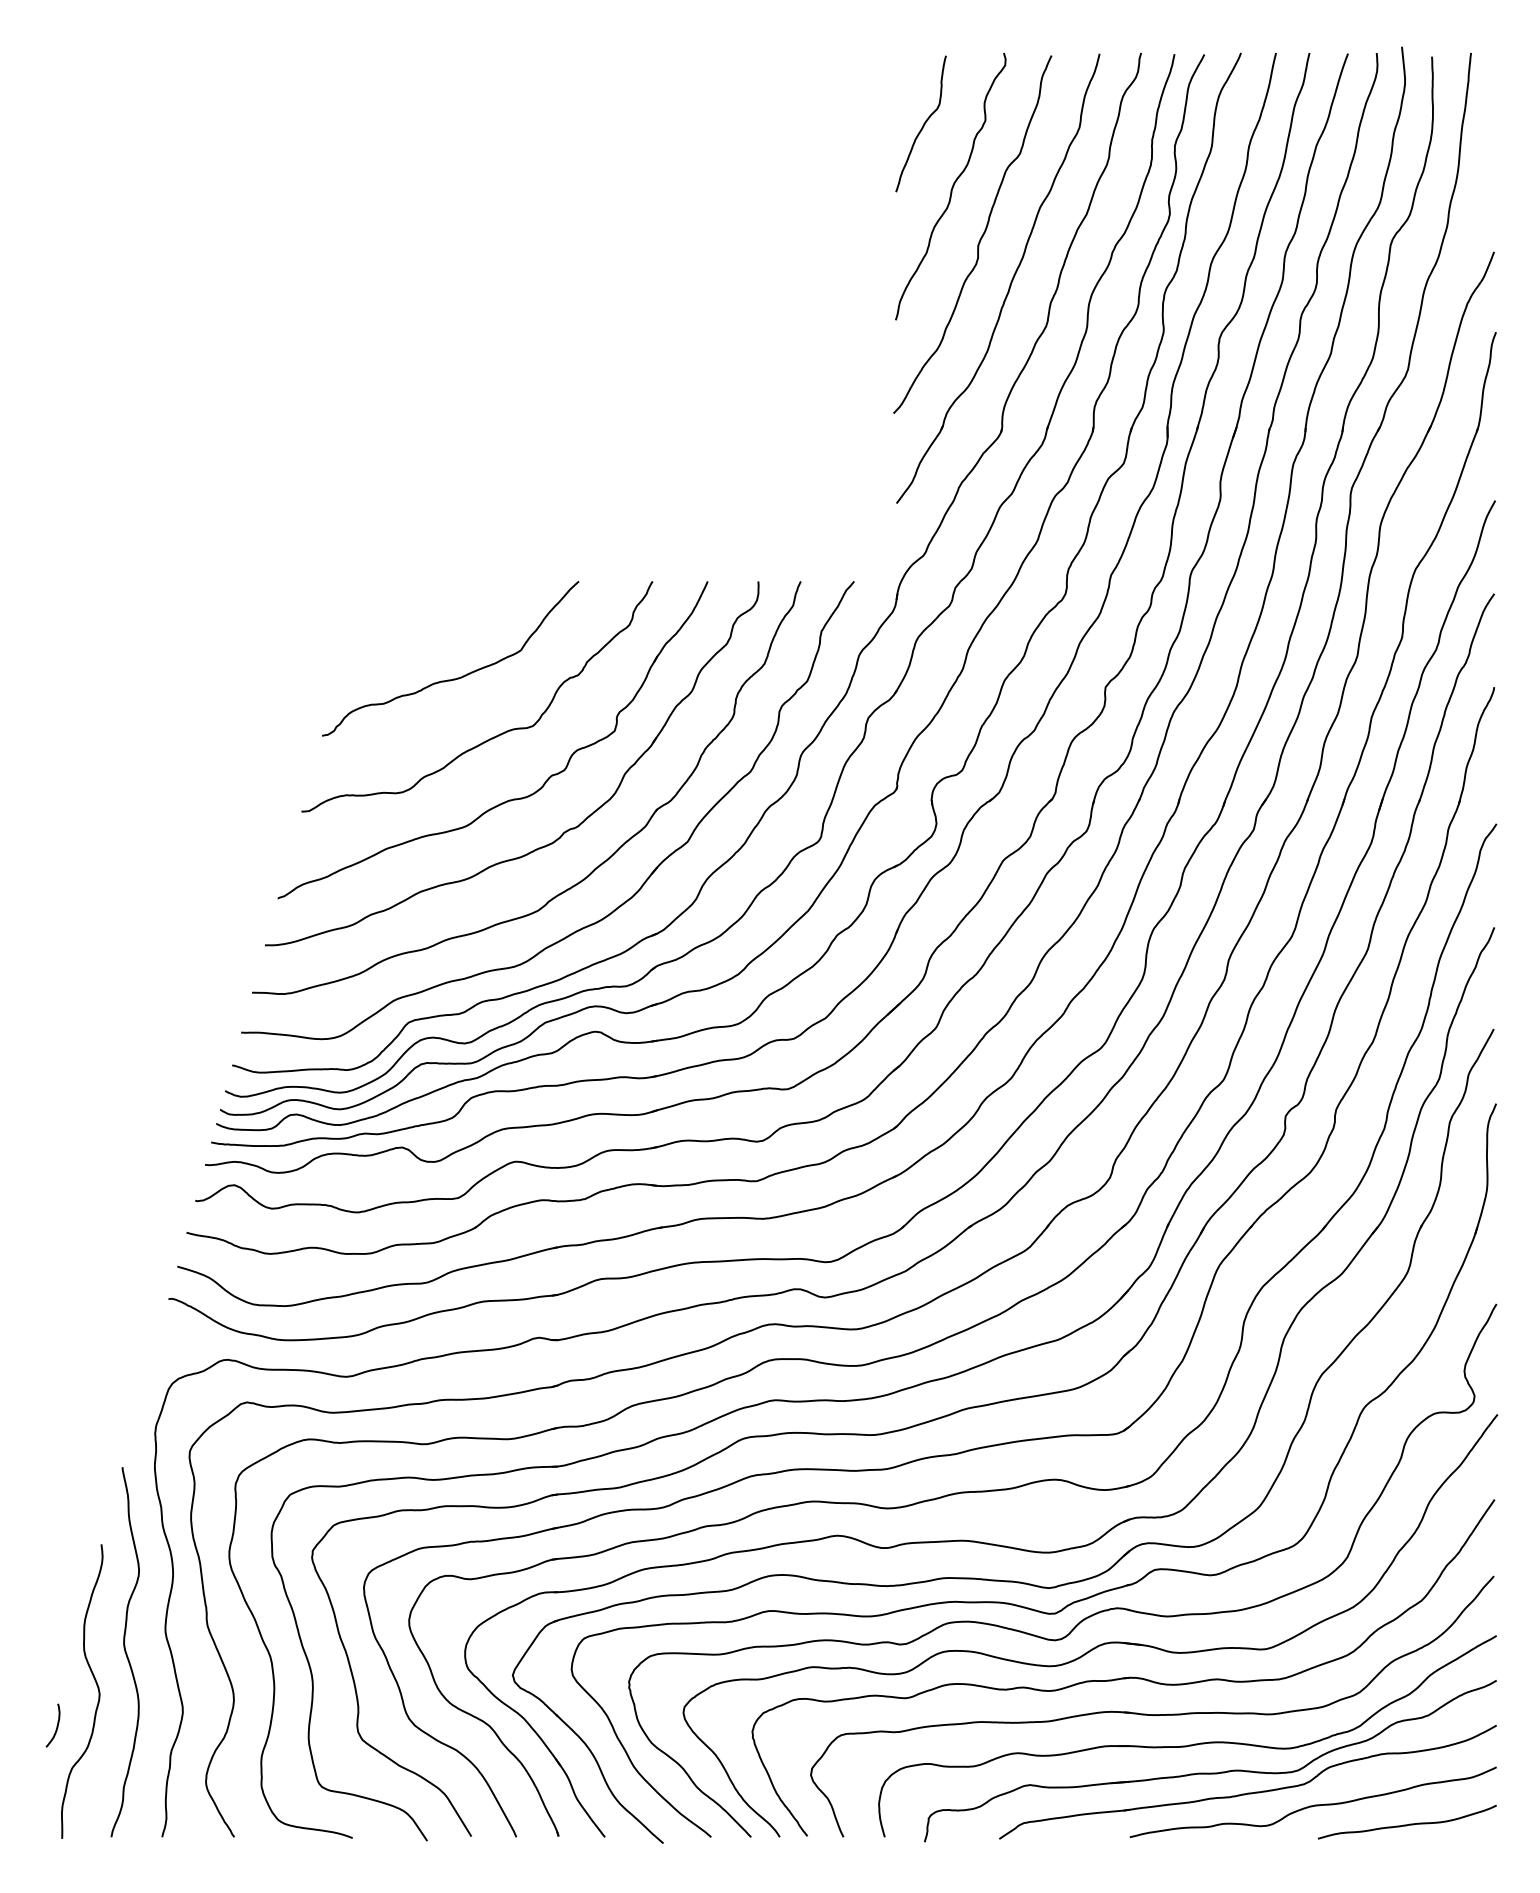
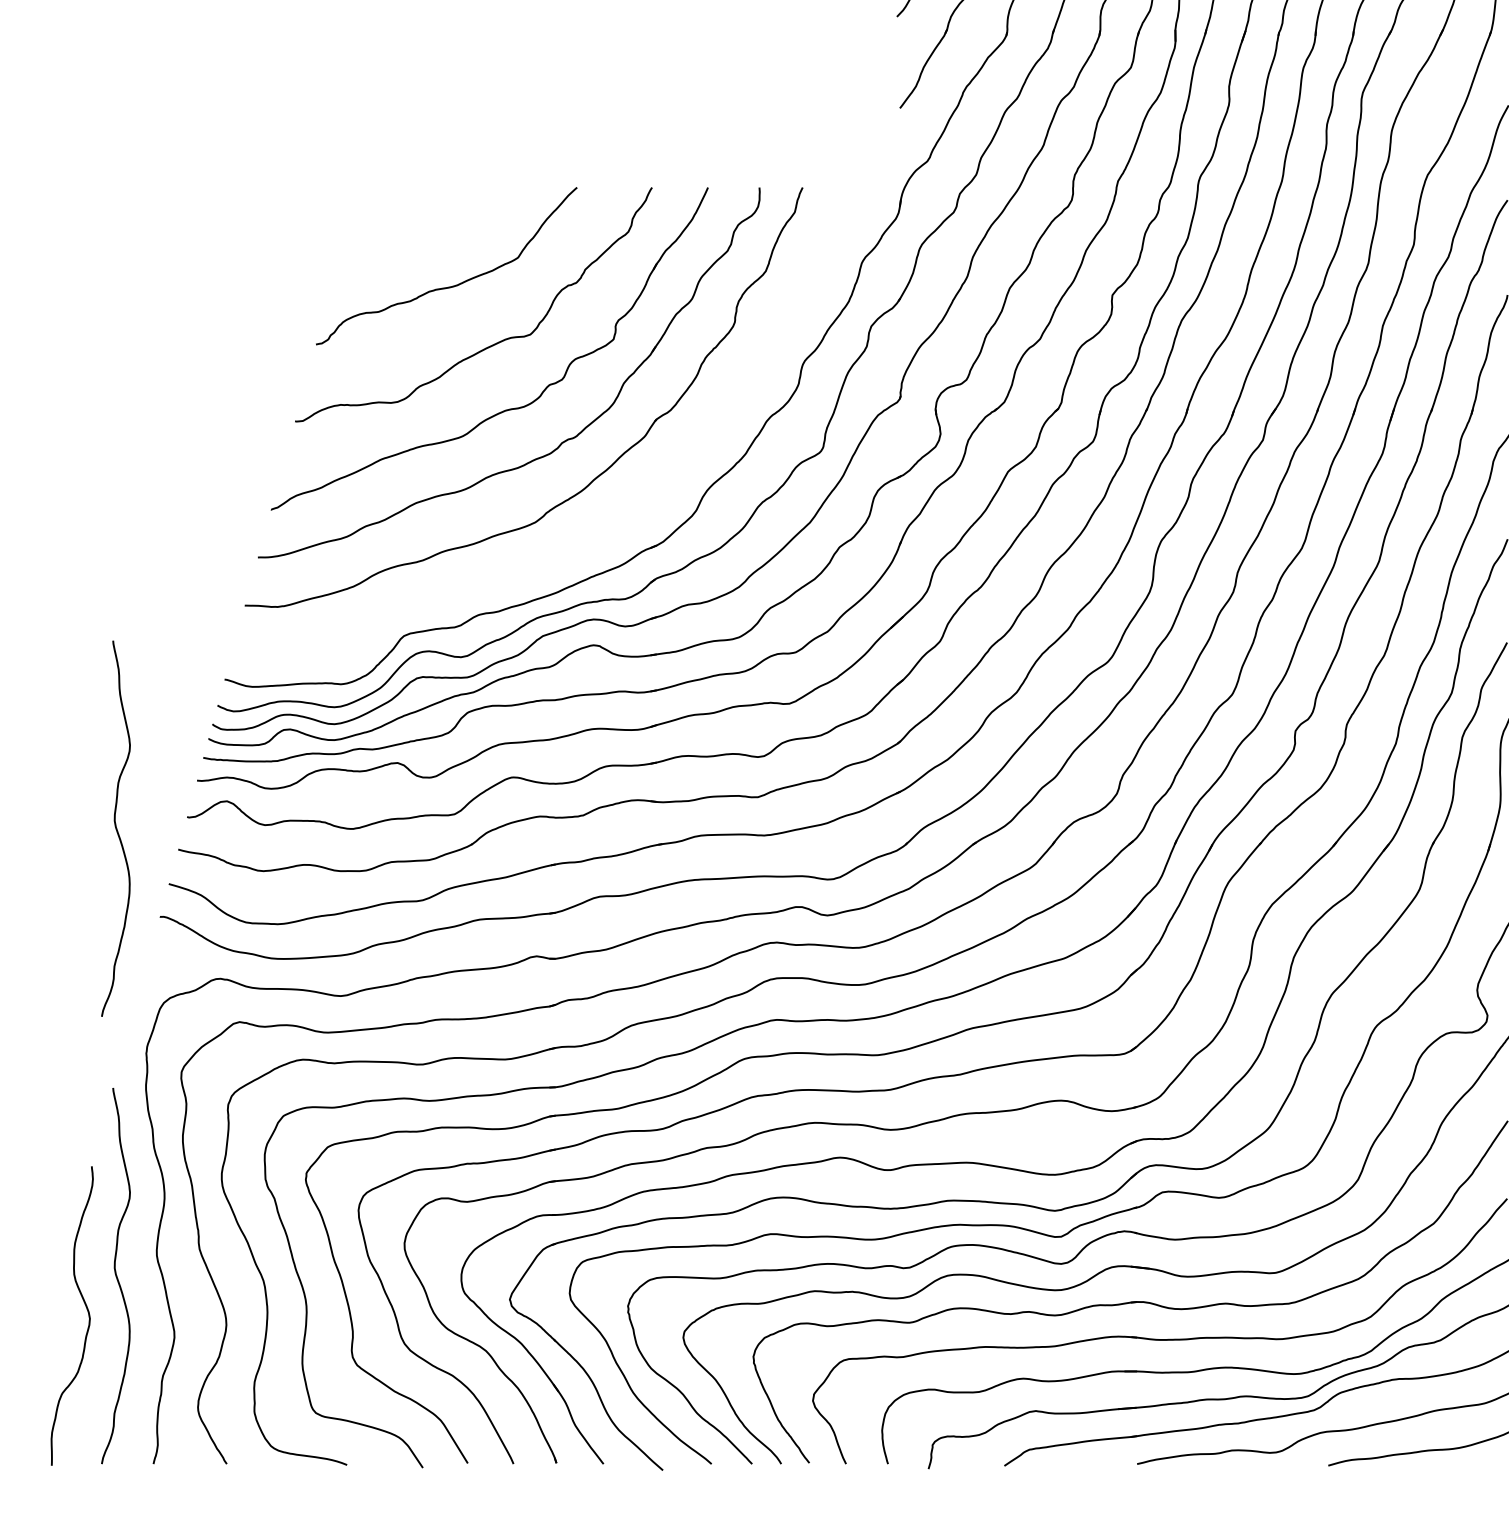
part: (620, 904) -> (619, 515), removed
curve: (124, 1212) -> (115, 829), added
curve: (56, 1725) -> (46, 1350), removed

